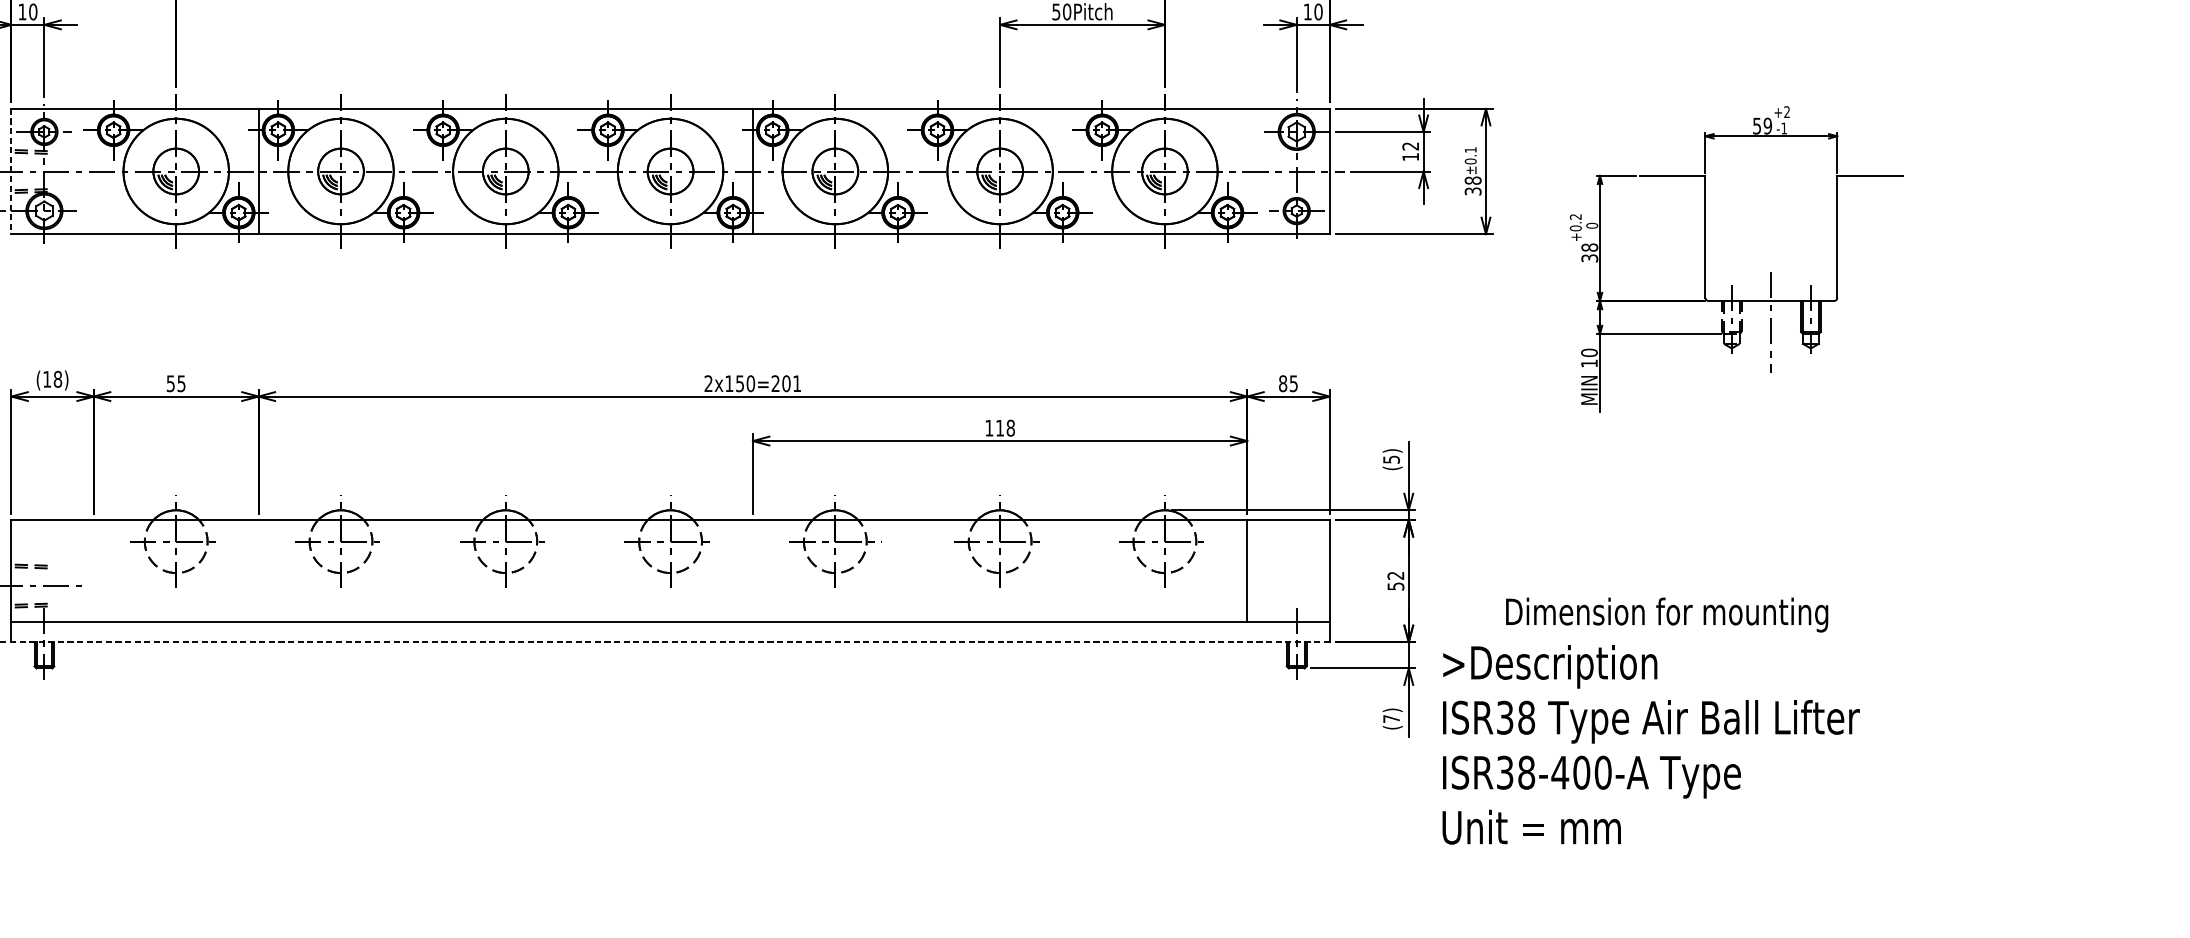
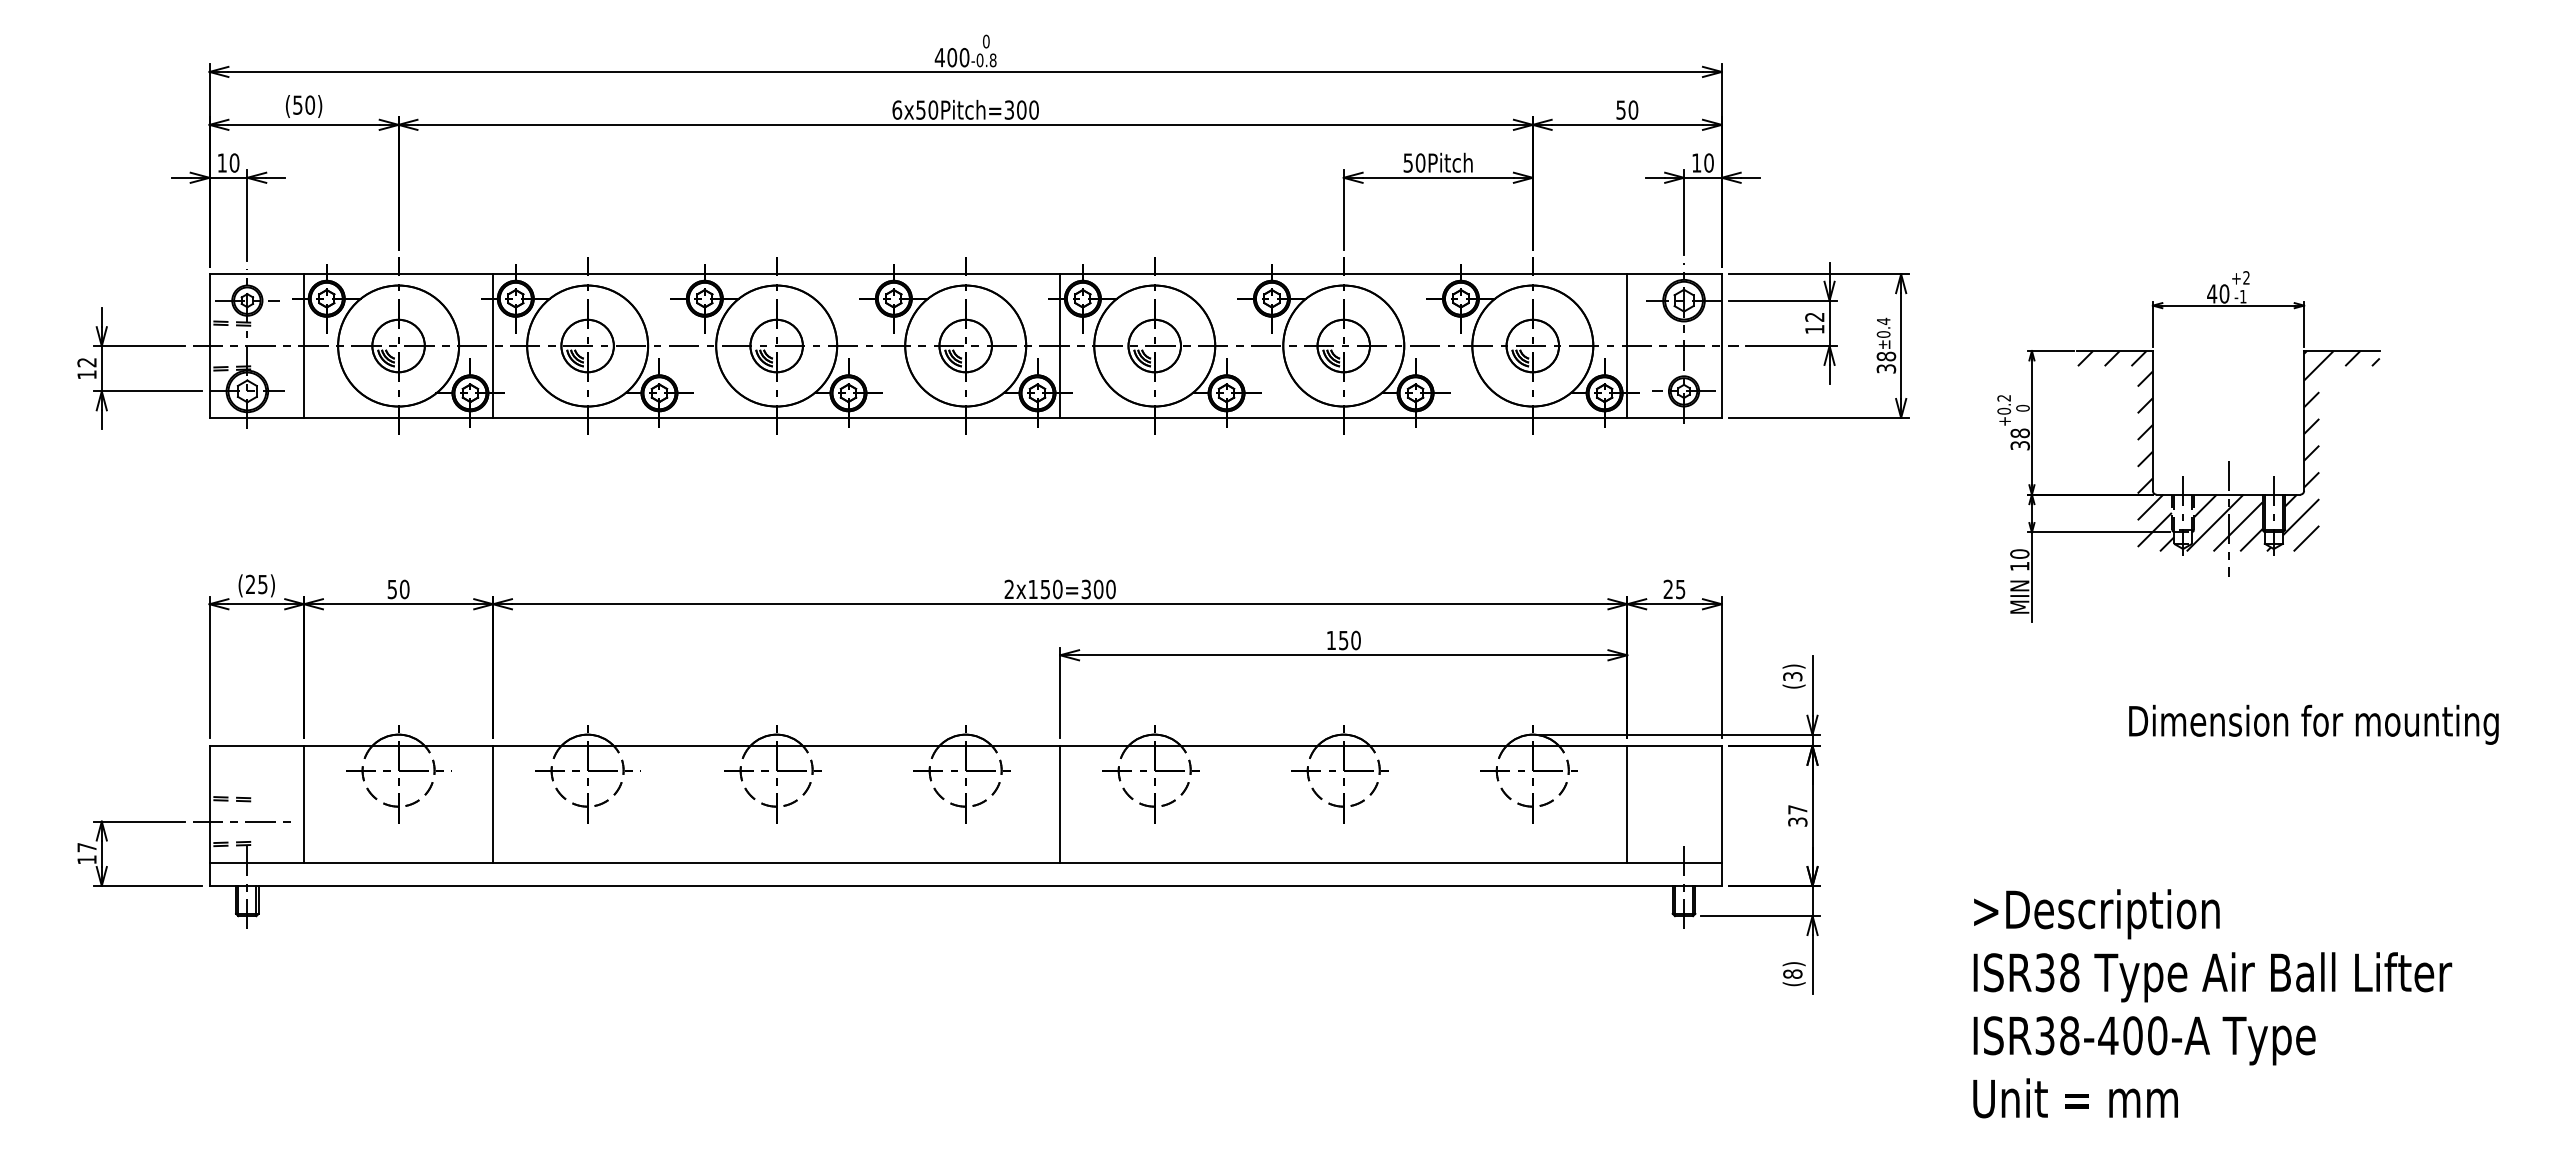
text: (1762, 125) -> (2218, 293), 59 -> 40
text: (1470, 150) -> (1883, 321), ±0.1 -> ±0.4
line: (11, 171) -> (209, 346), dashed -> solid
line: (94, 171) -> (304, 345), added
line: (1247, 171) -> (1627, 345), added
hatch: (1771, 263) -> (2228, 451), added
text: (52, 379) -> (256, 584), (18) -> (25)
text: (181, 383) -> (404, 589), 55 -> 50
text: (786, 383) -> (1098, 589), 2x150=201 -> 2x150=300
text: (1283, 383) -> (1668, 589), 85 -> 25
text: (1005, 428) -> (1349, 640), 118 -> 150
text: (1391, 459) -> (1792, 676), (5) -> (3)
line: (94, 571) -> (304, 804), added
line: (258, 571) -> (493, 804), added
line: (753, 571) -> (1060, 804), added
text: (1395, 580) -> (1797, 815), 52 -> 37
text: (1666, 614) -> (2313, 724), moved
line: (670, 641) -> (965, 885), dashed -> solid
text: (1391, 718) -> (1792, 973), (7) -> (8)
text: (1651, 744) -> (2212, 1003), moved

